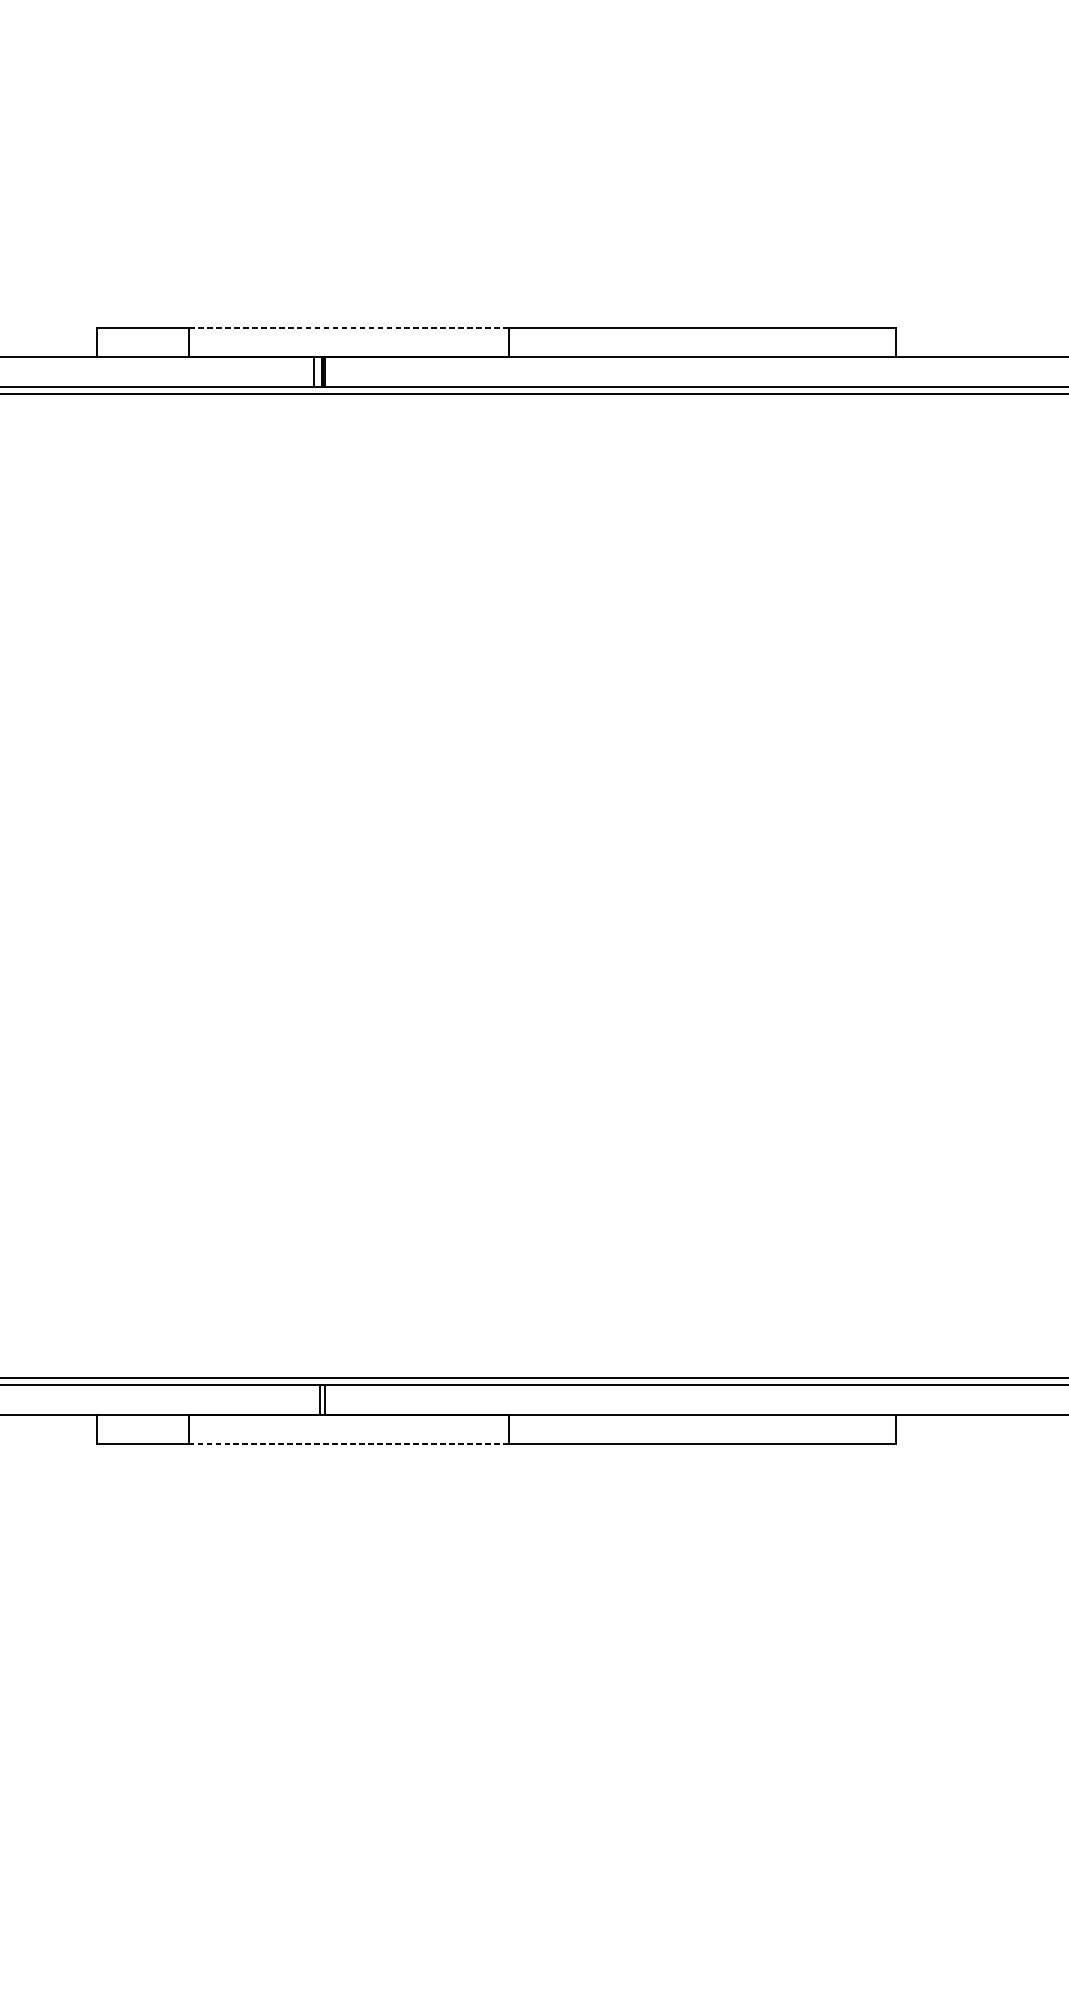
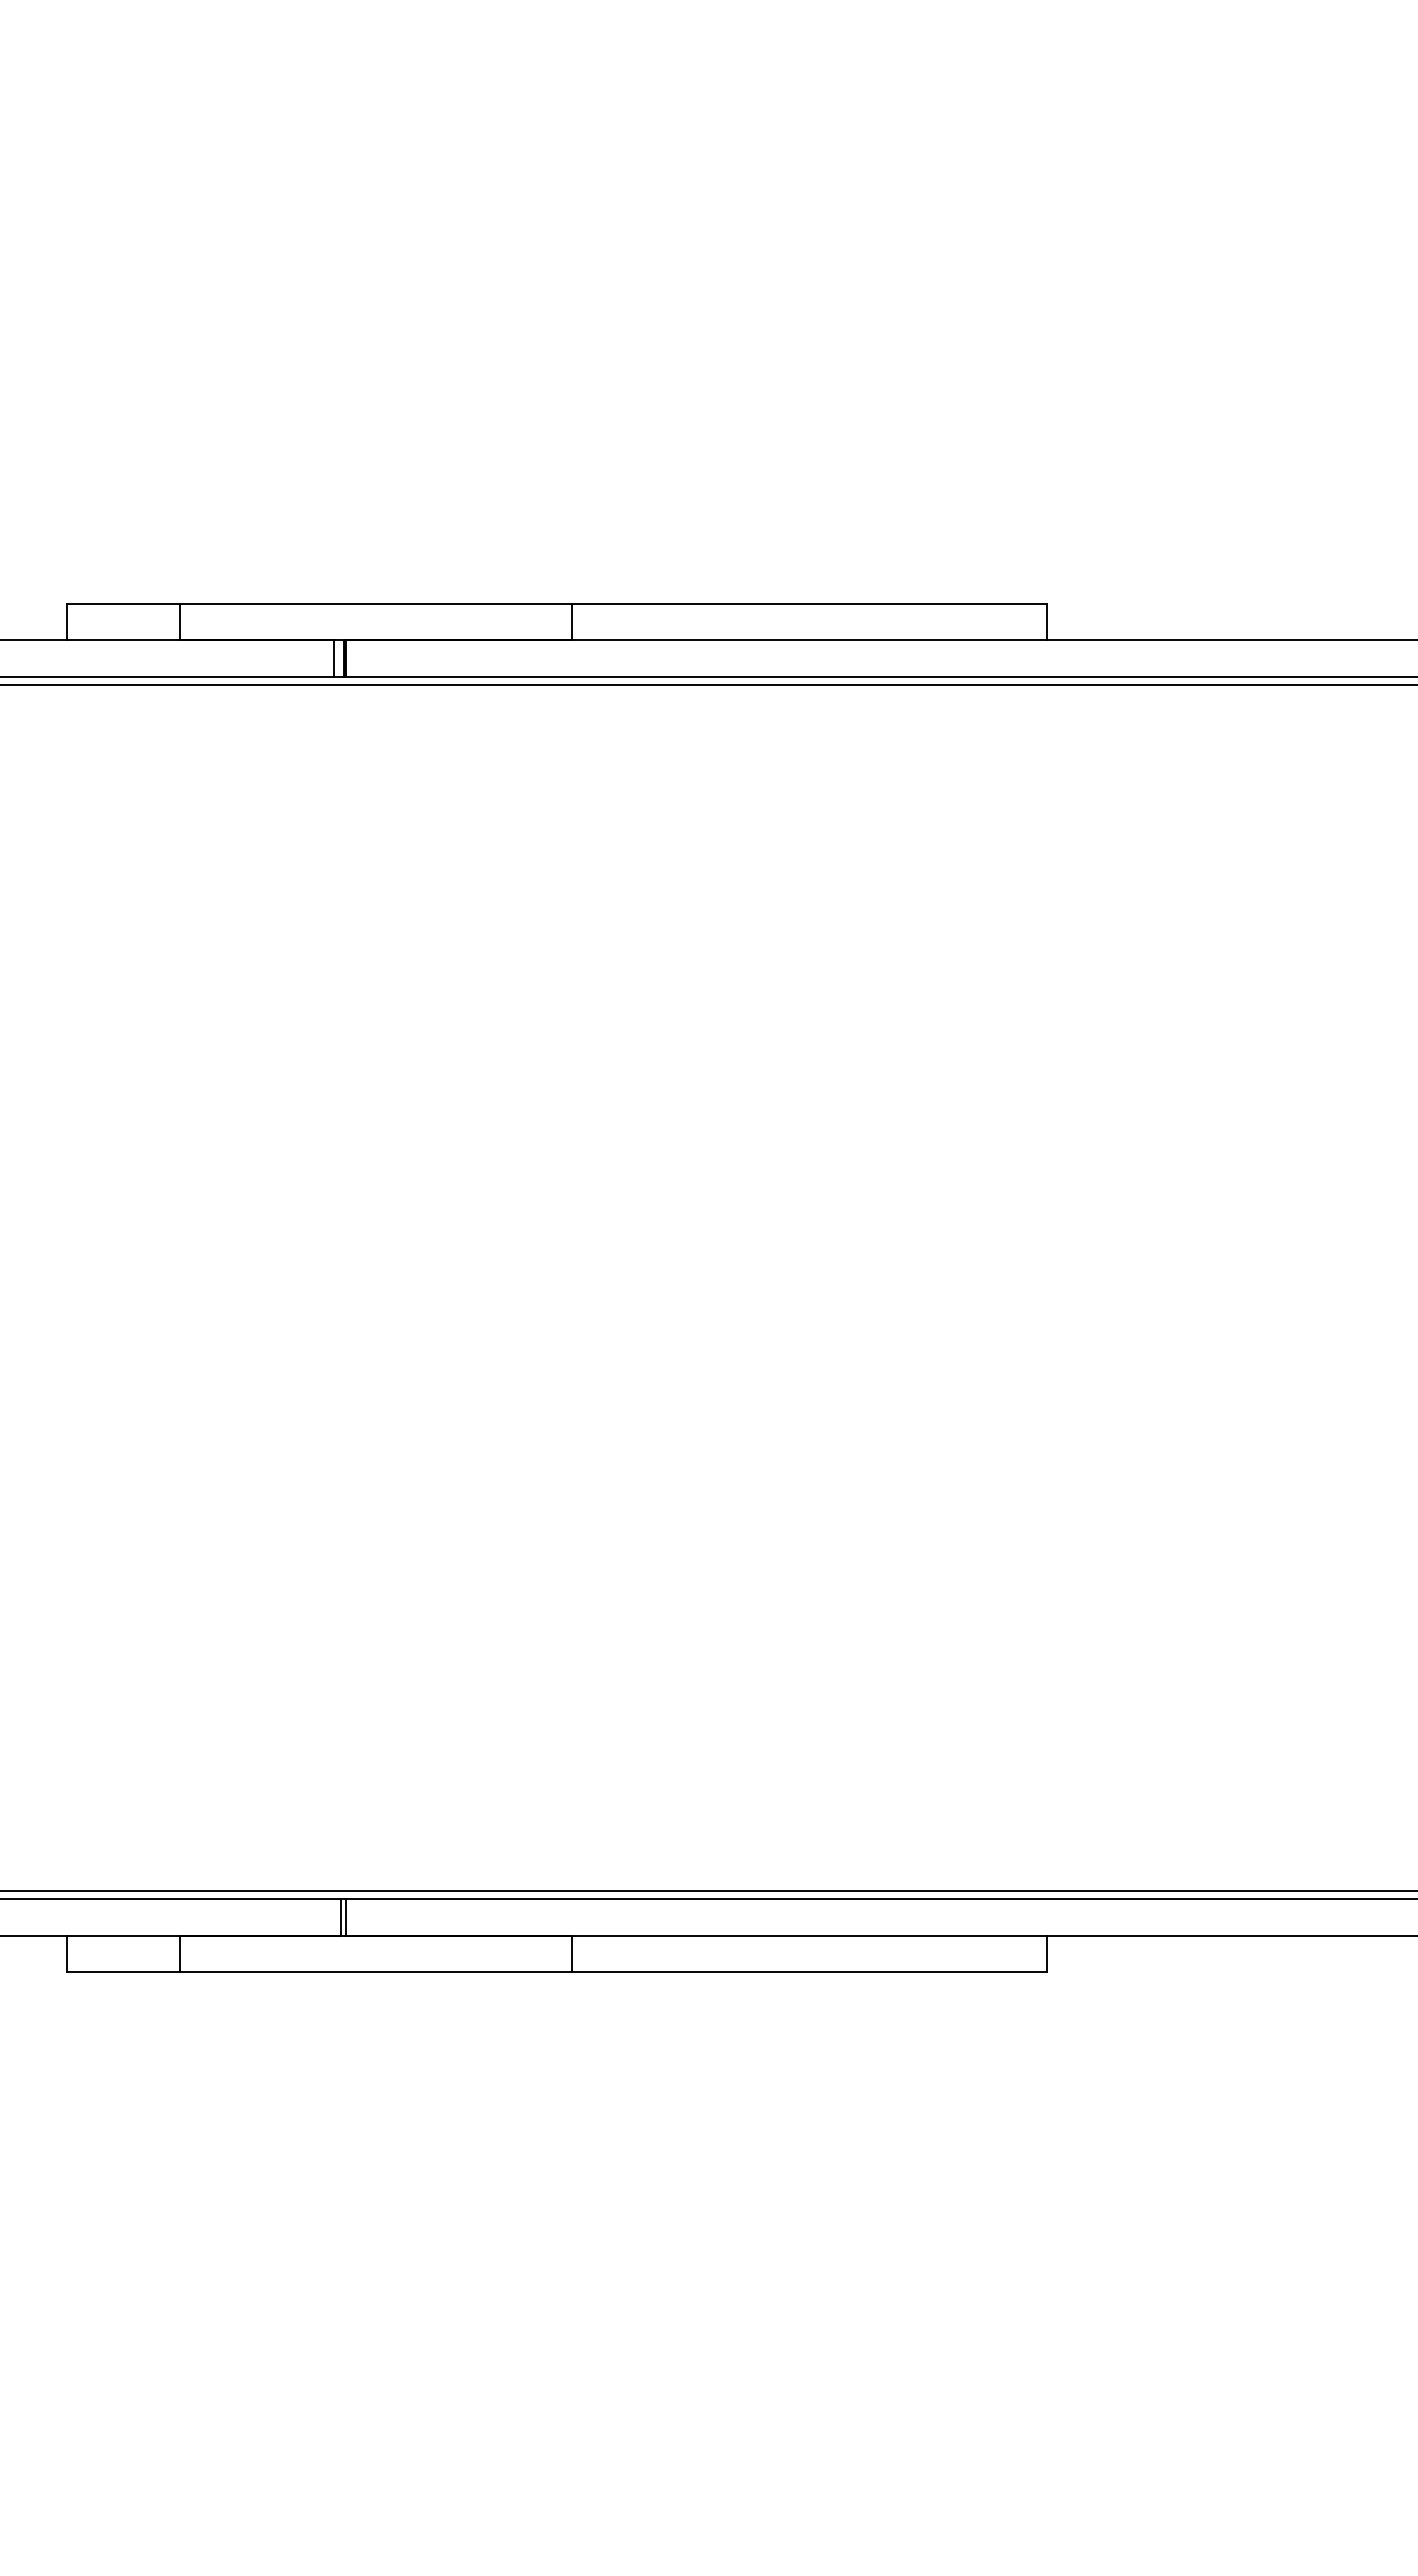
line: (348, 327) -> (375, 603), dashed -> solid
line: (349, 1444) -> (376, 1972), dashed -> solid

